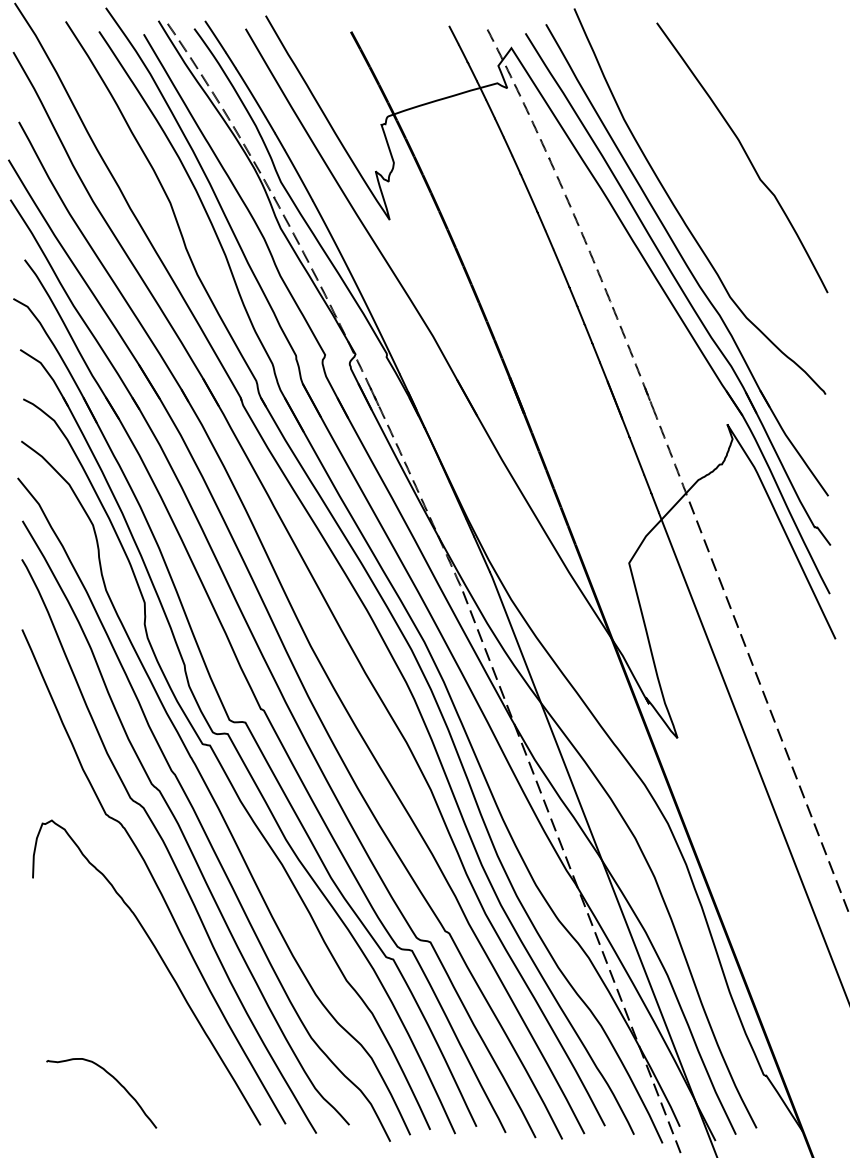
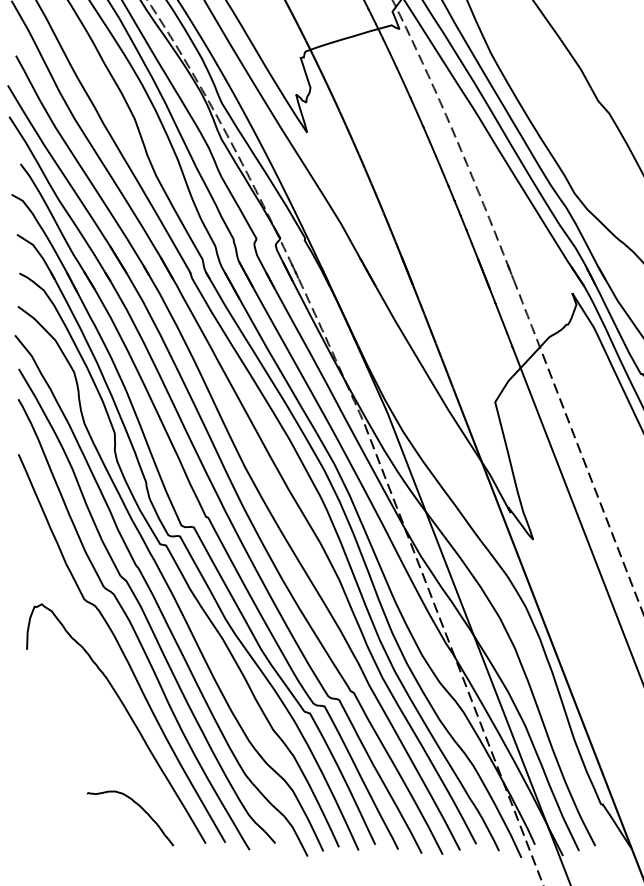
curve: (114, 1079) -> (140, 807), moved

